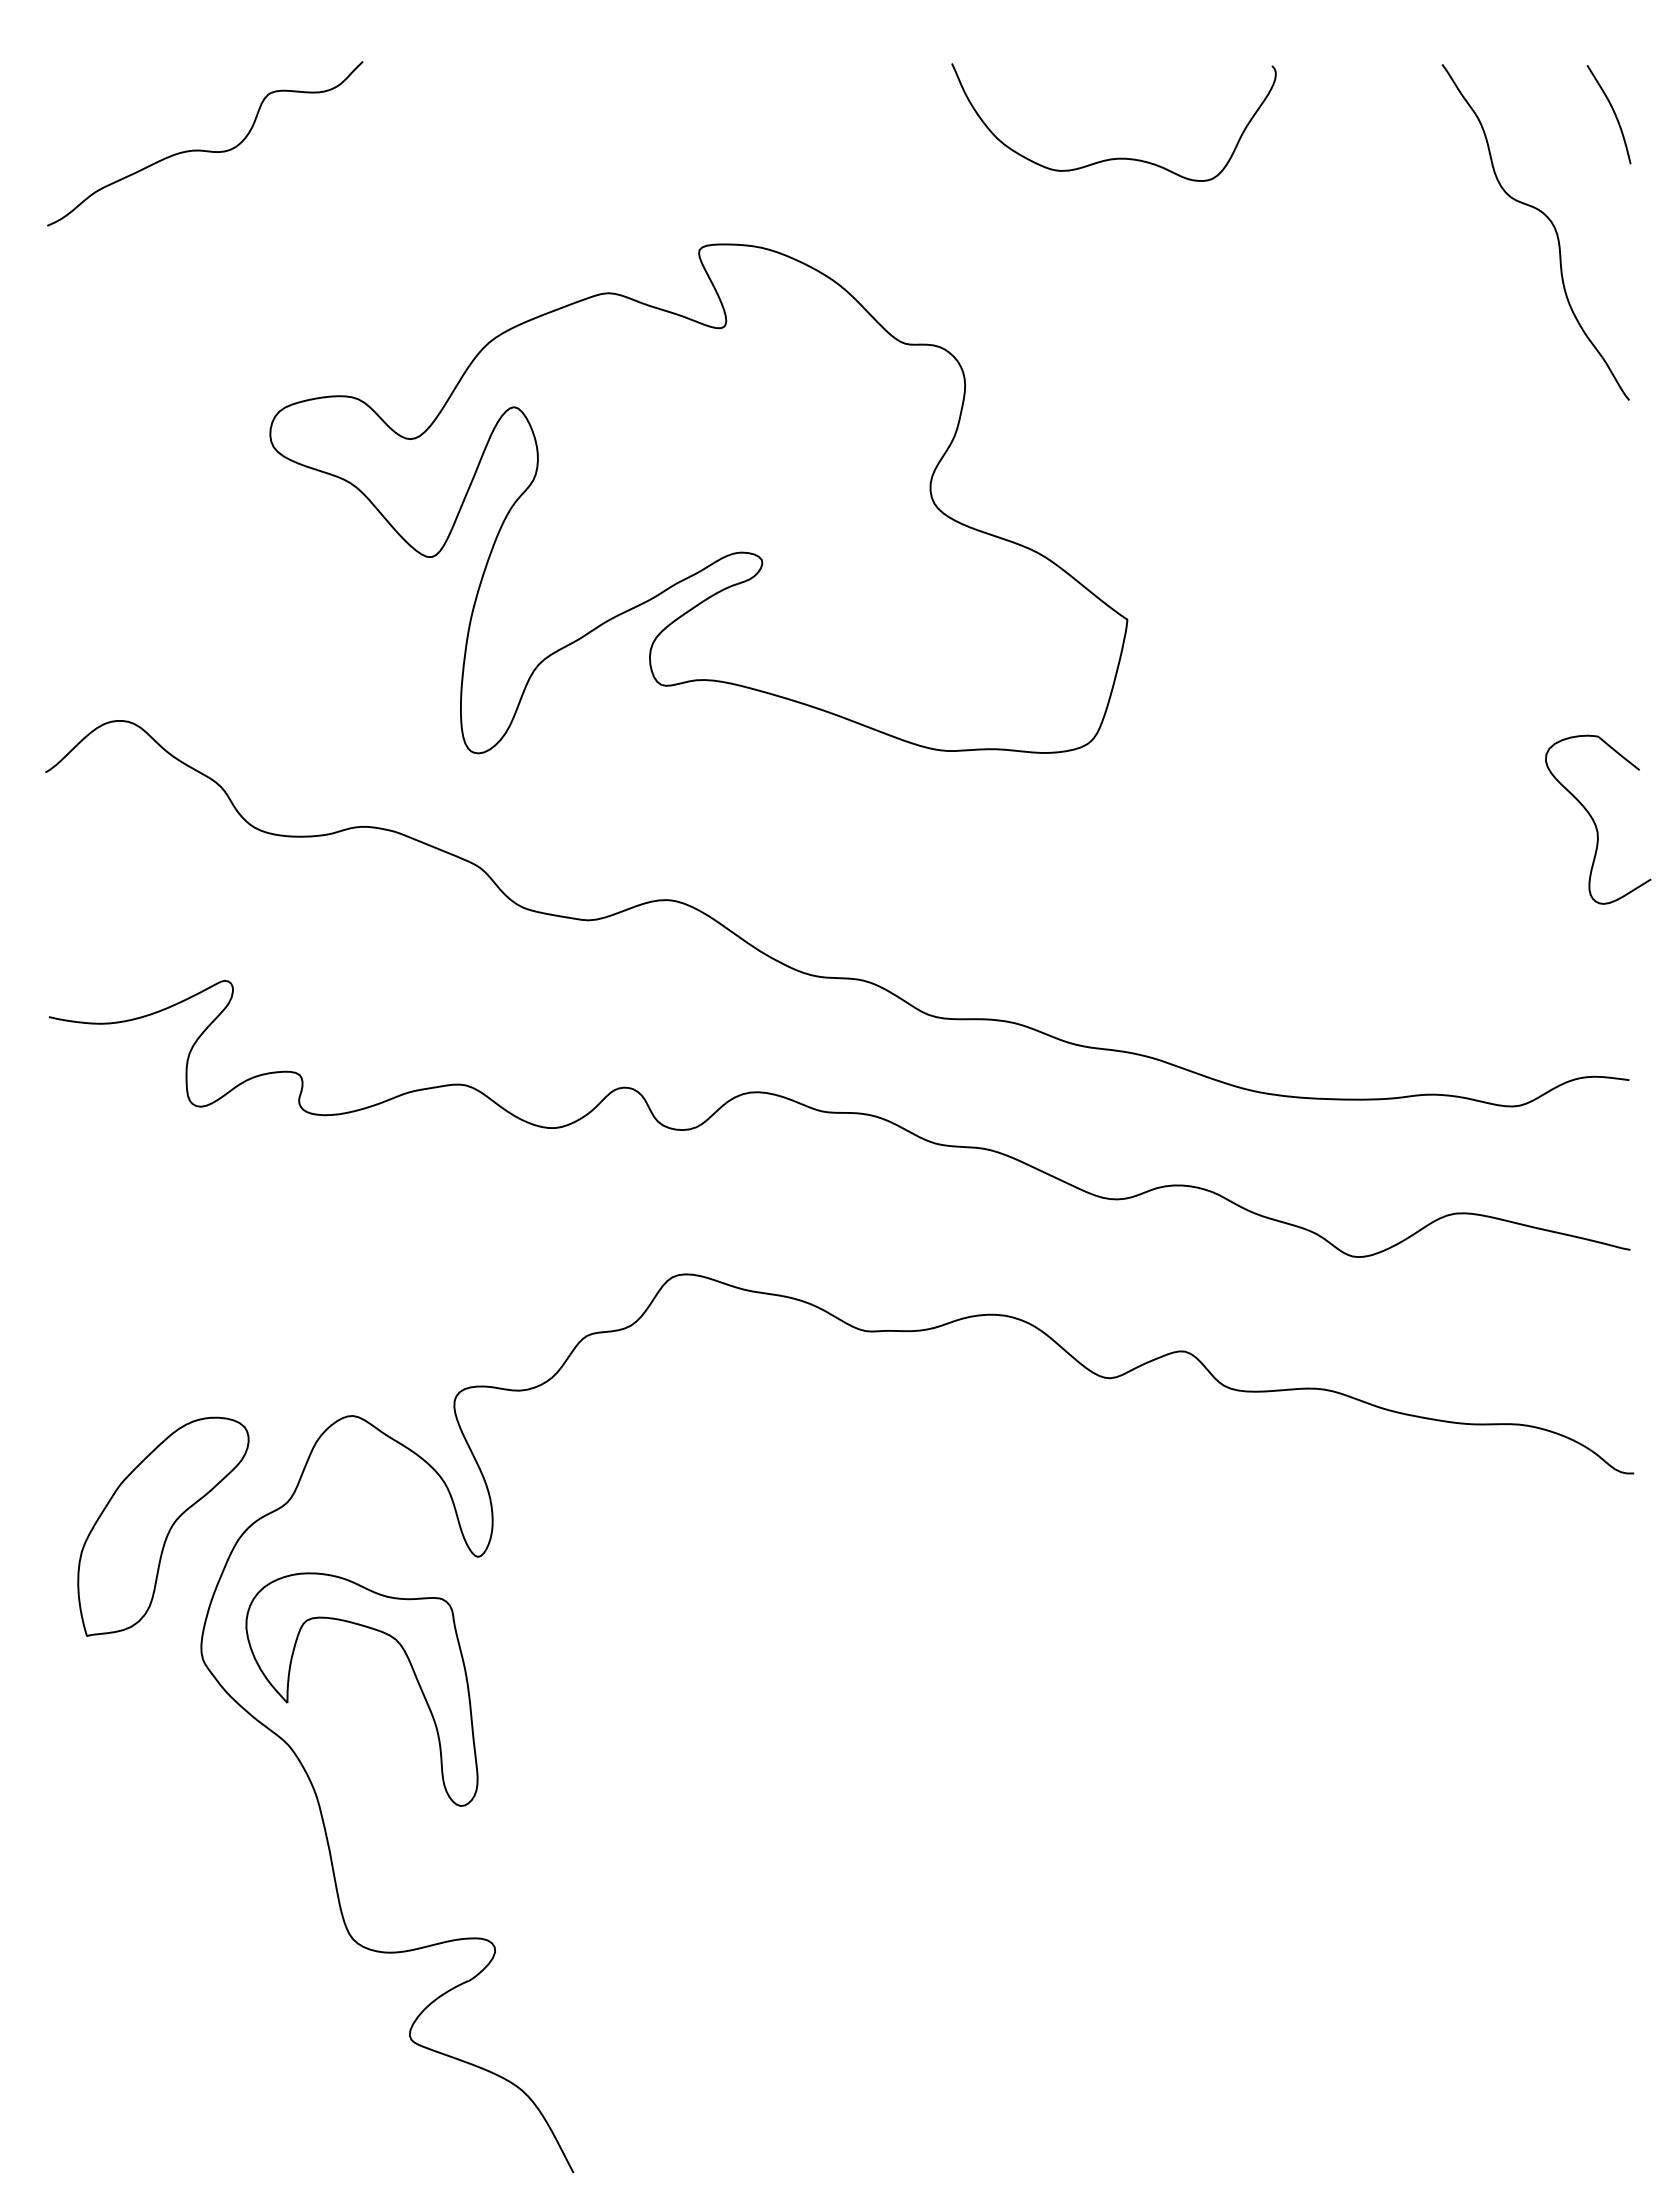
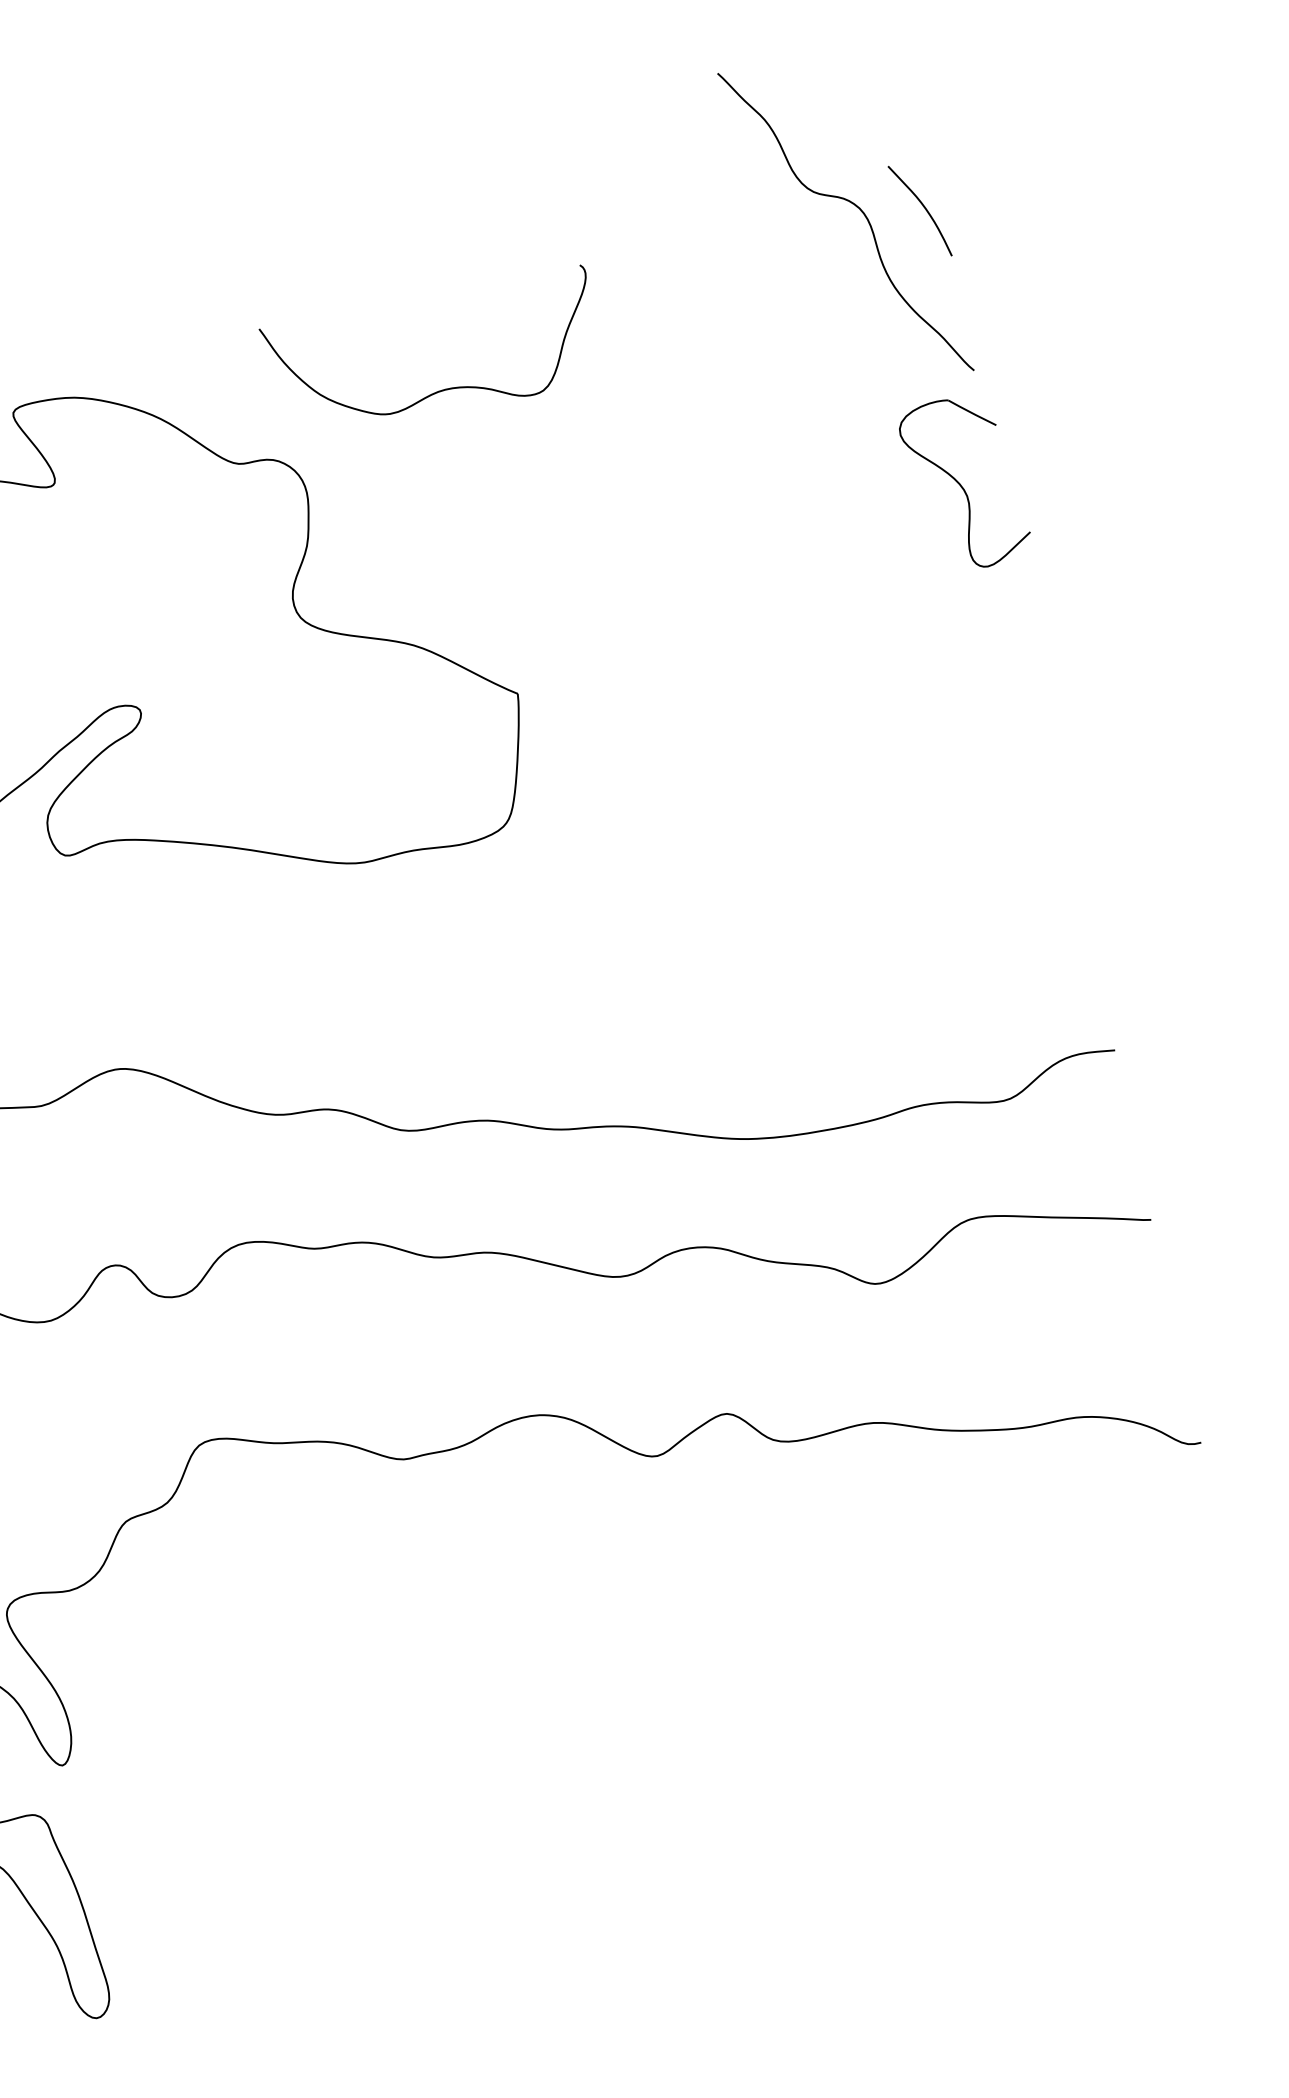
curve: (1613, 113) -> (924, 208), moved
curve: (1117, 157) -> (444, 388), moved
part: (1598, 819) -> (965, 483), moved

